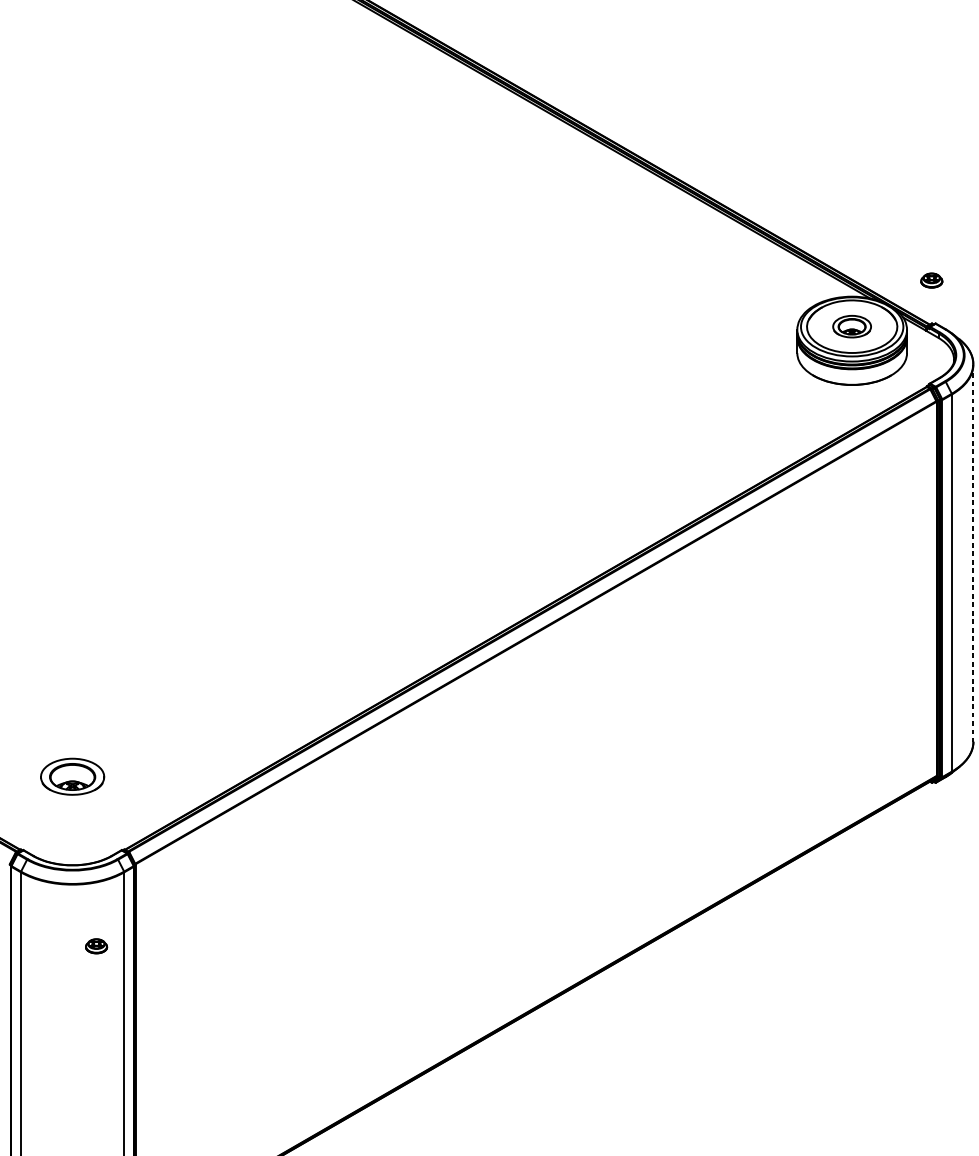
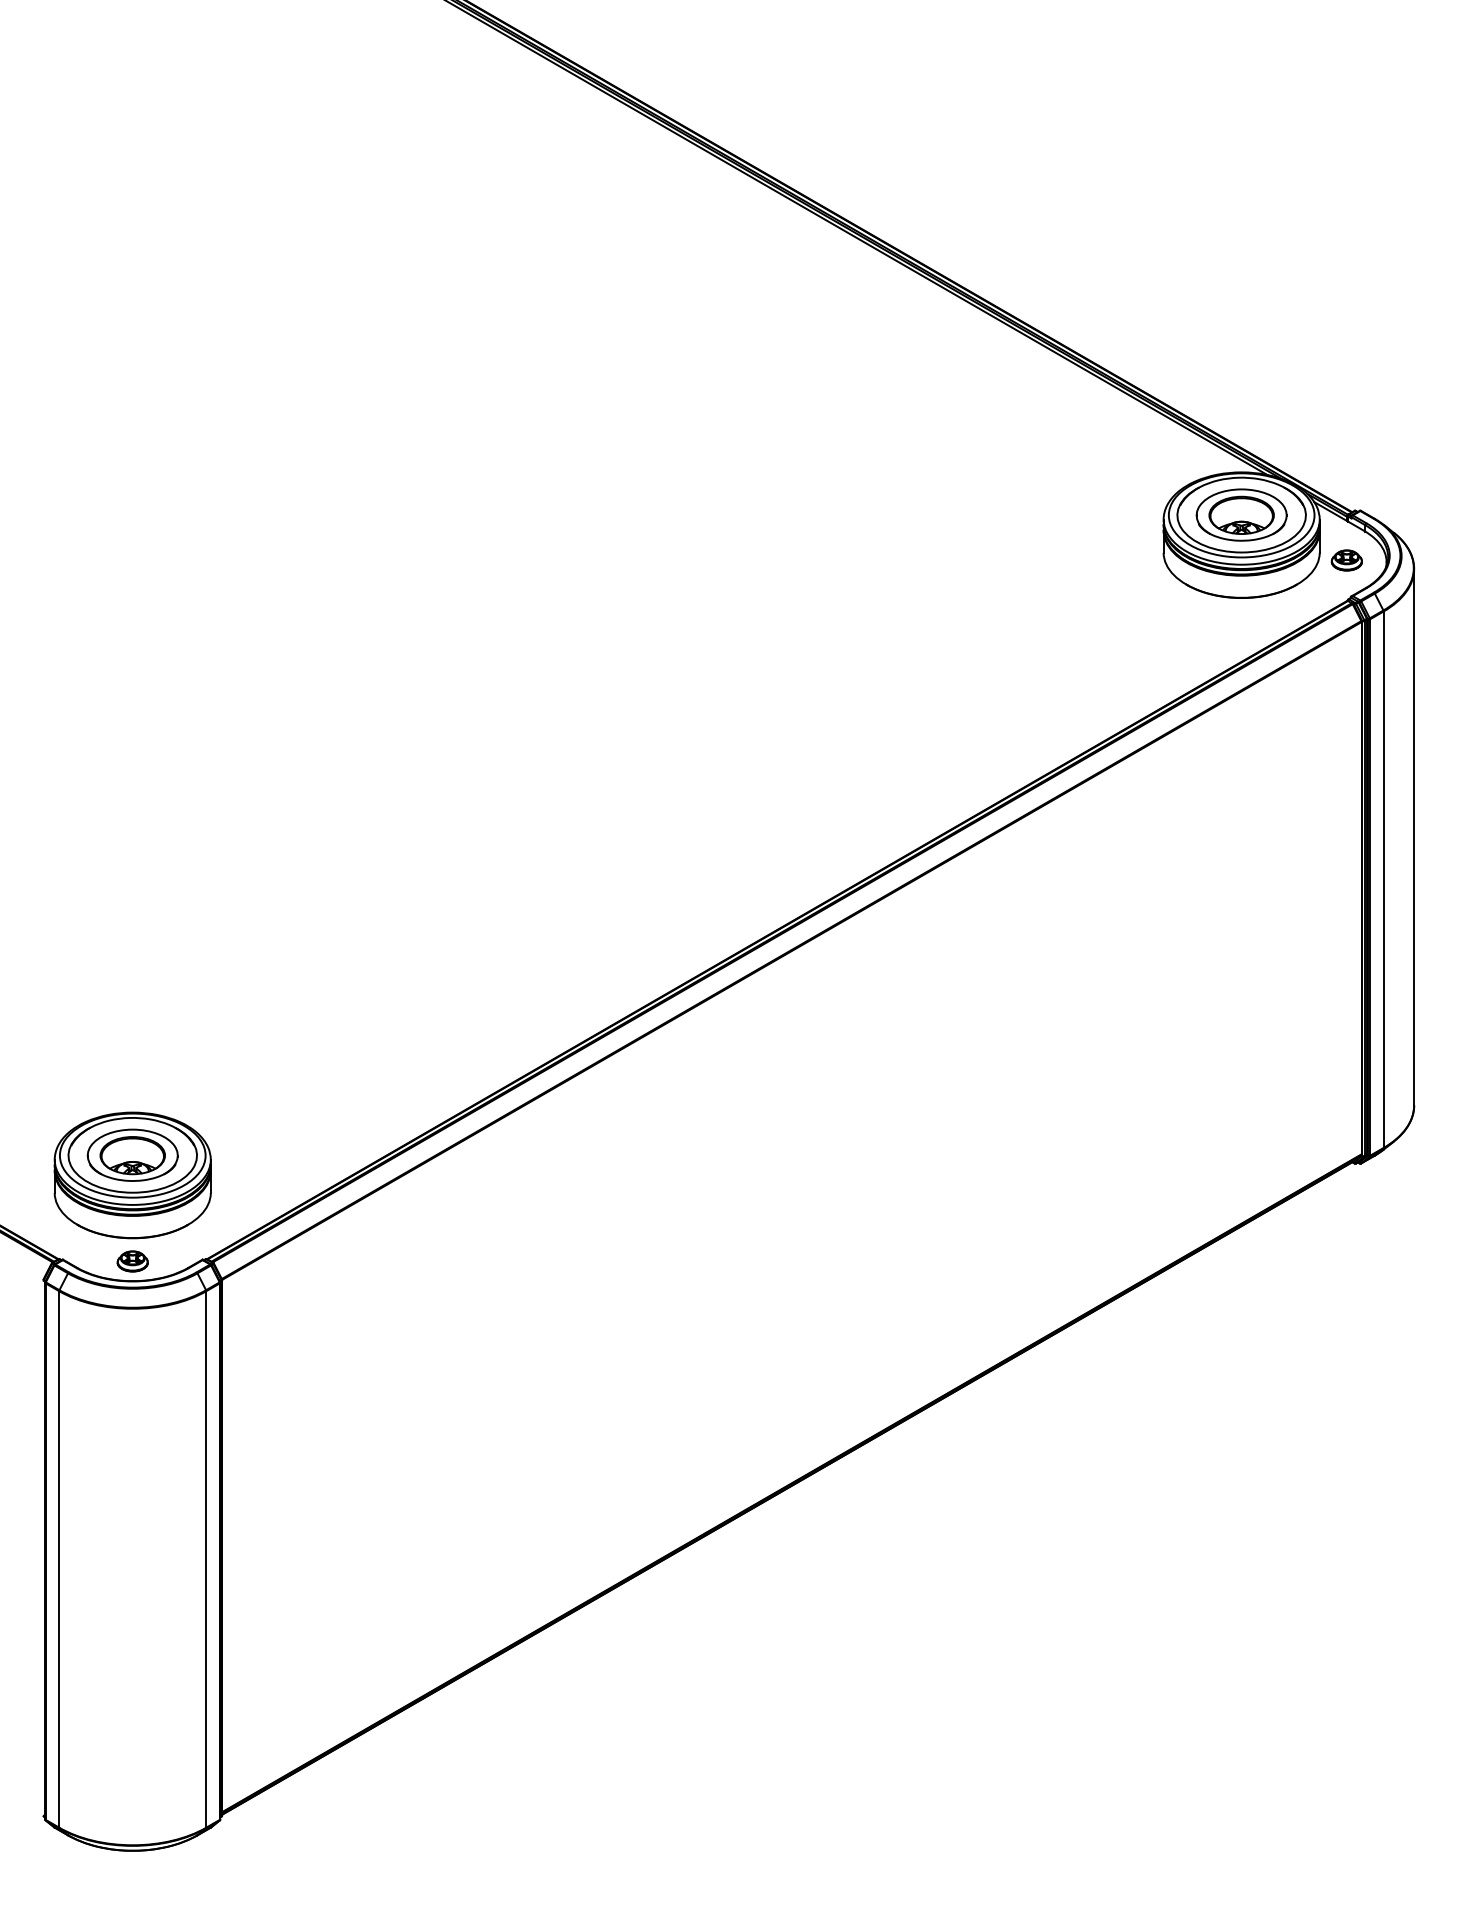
part: (931, 280) -> (1346, 560), moved
part: (852, 326) -> (1241, 514), size x1.67
line: (973, 553) -> (1414, 837), dashed -> solid
part: (72, 790) -> (132, 1175), added
part: (96, 946) -> (132, 1261), moved

